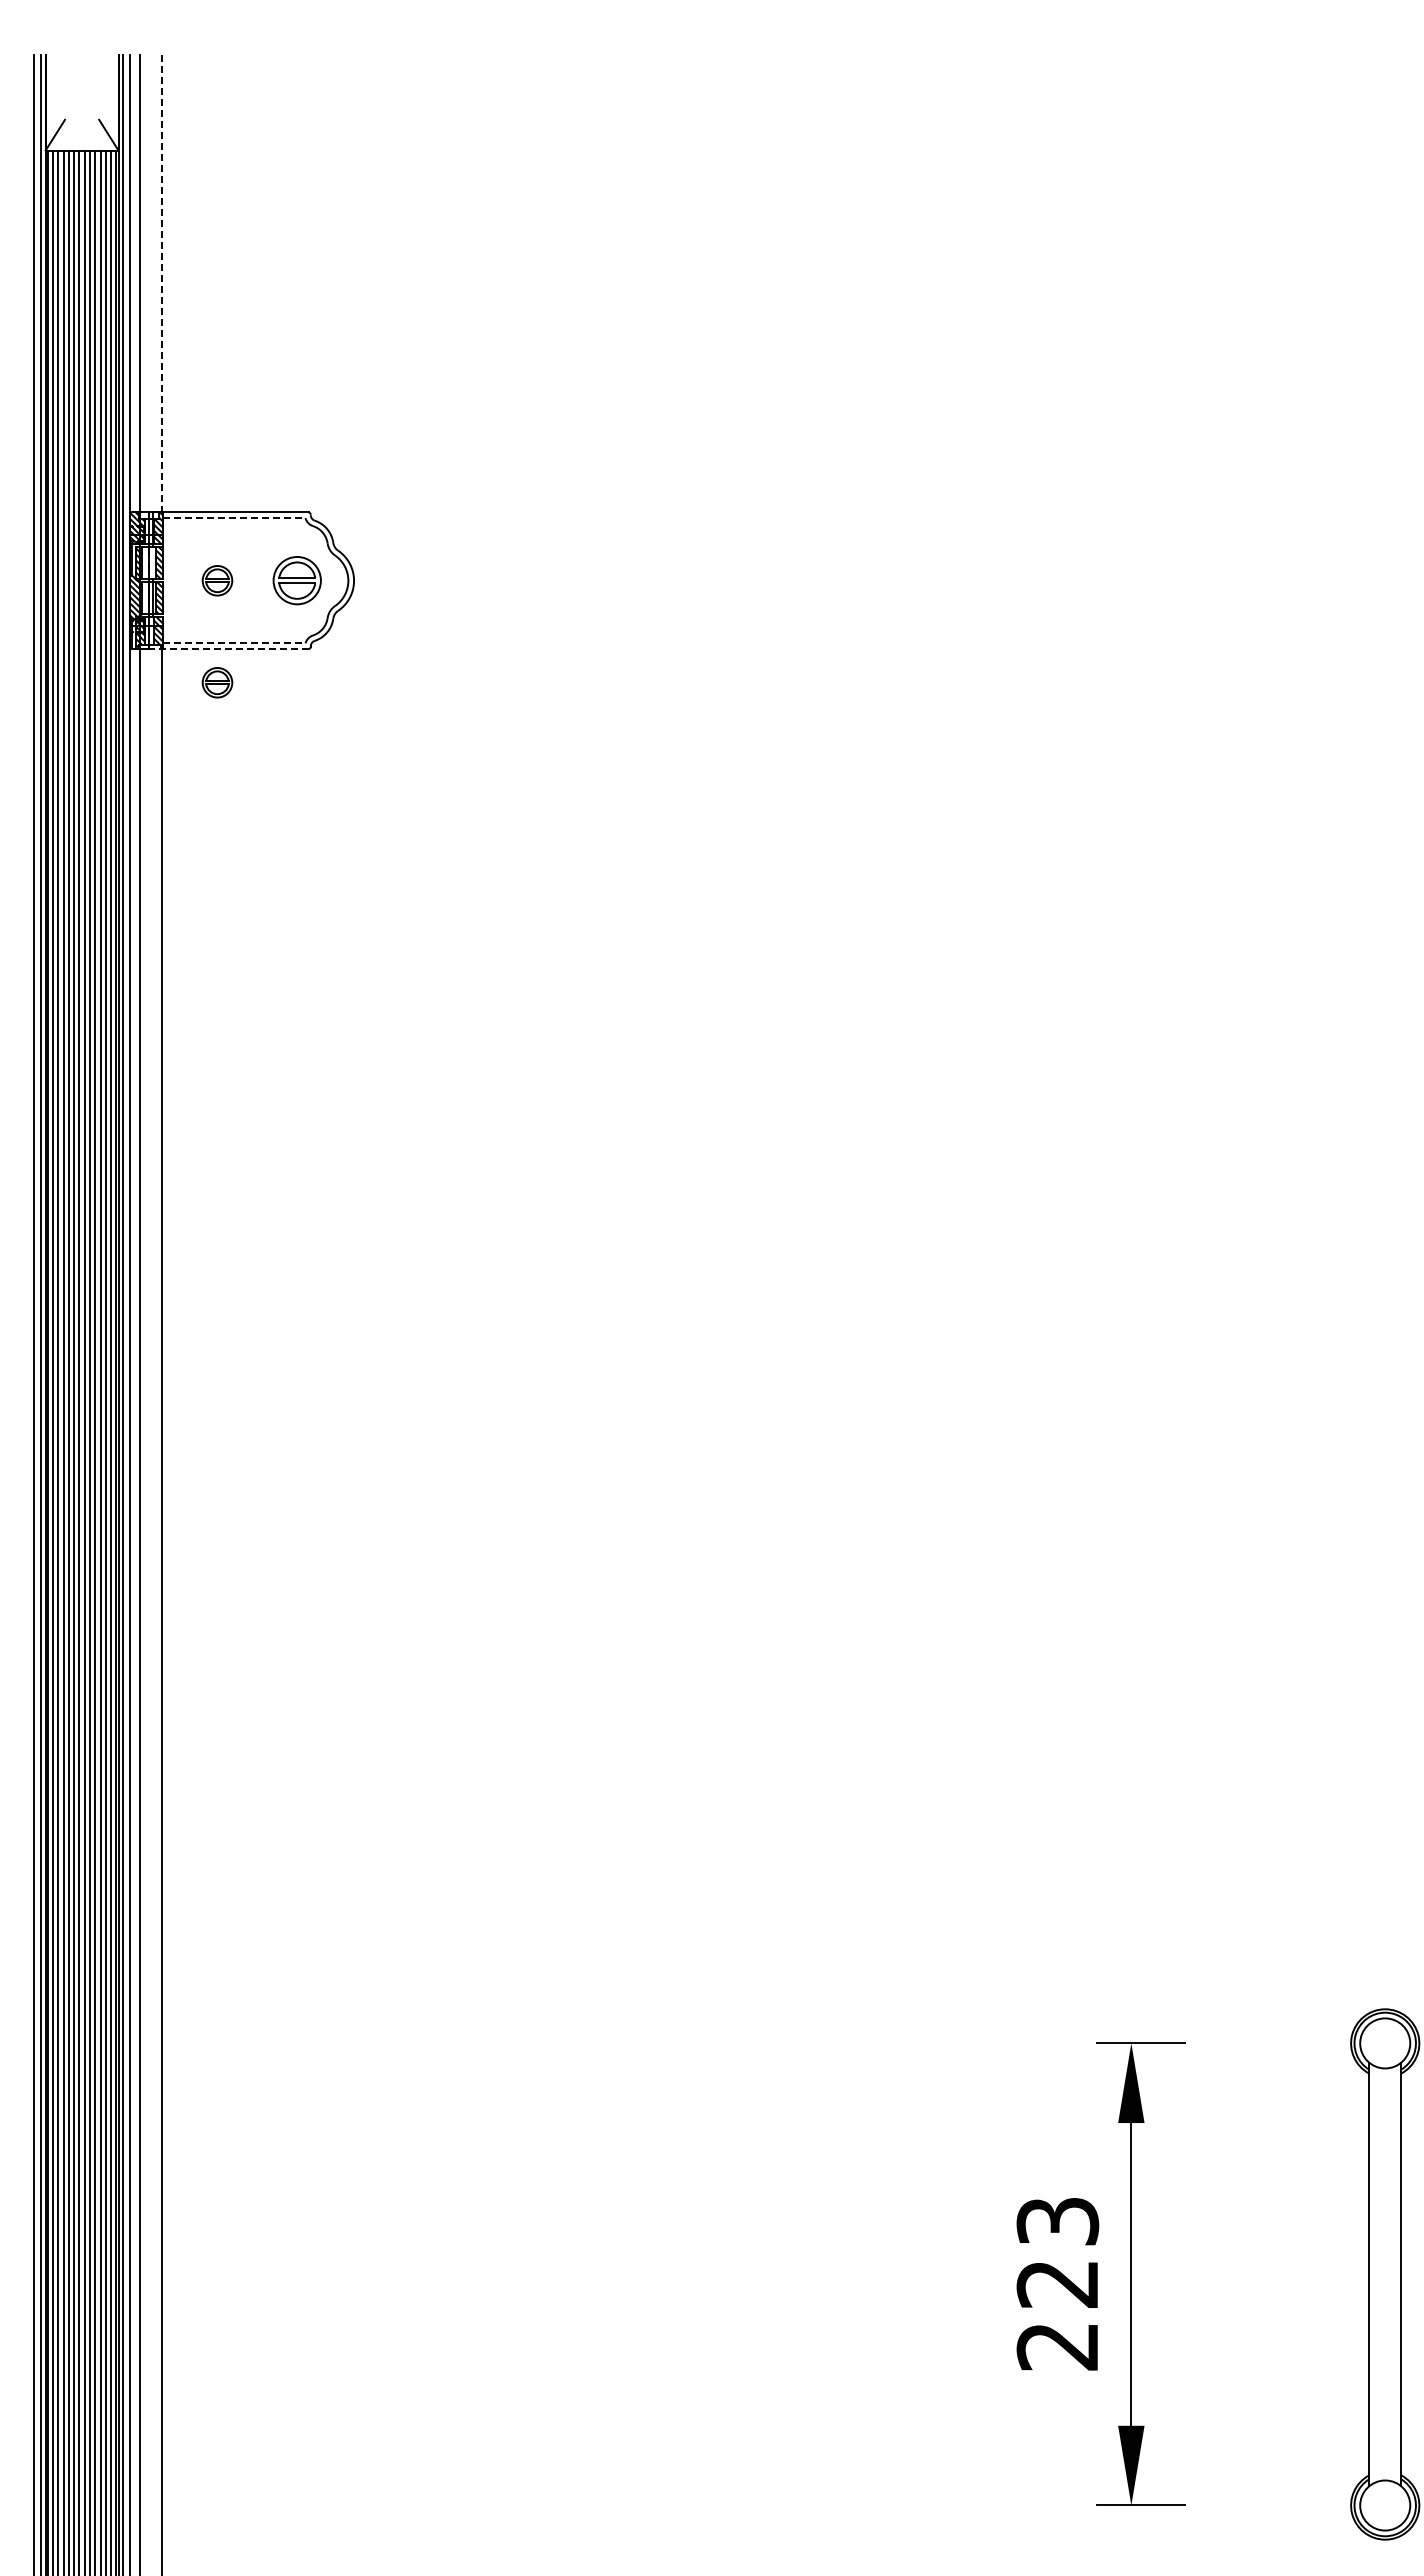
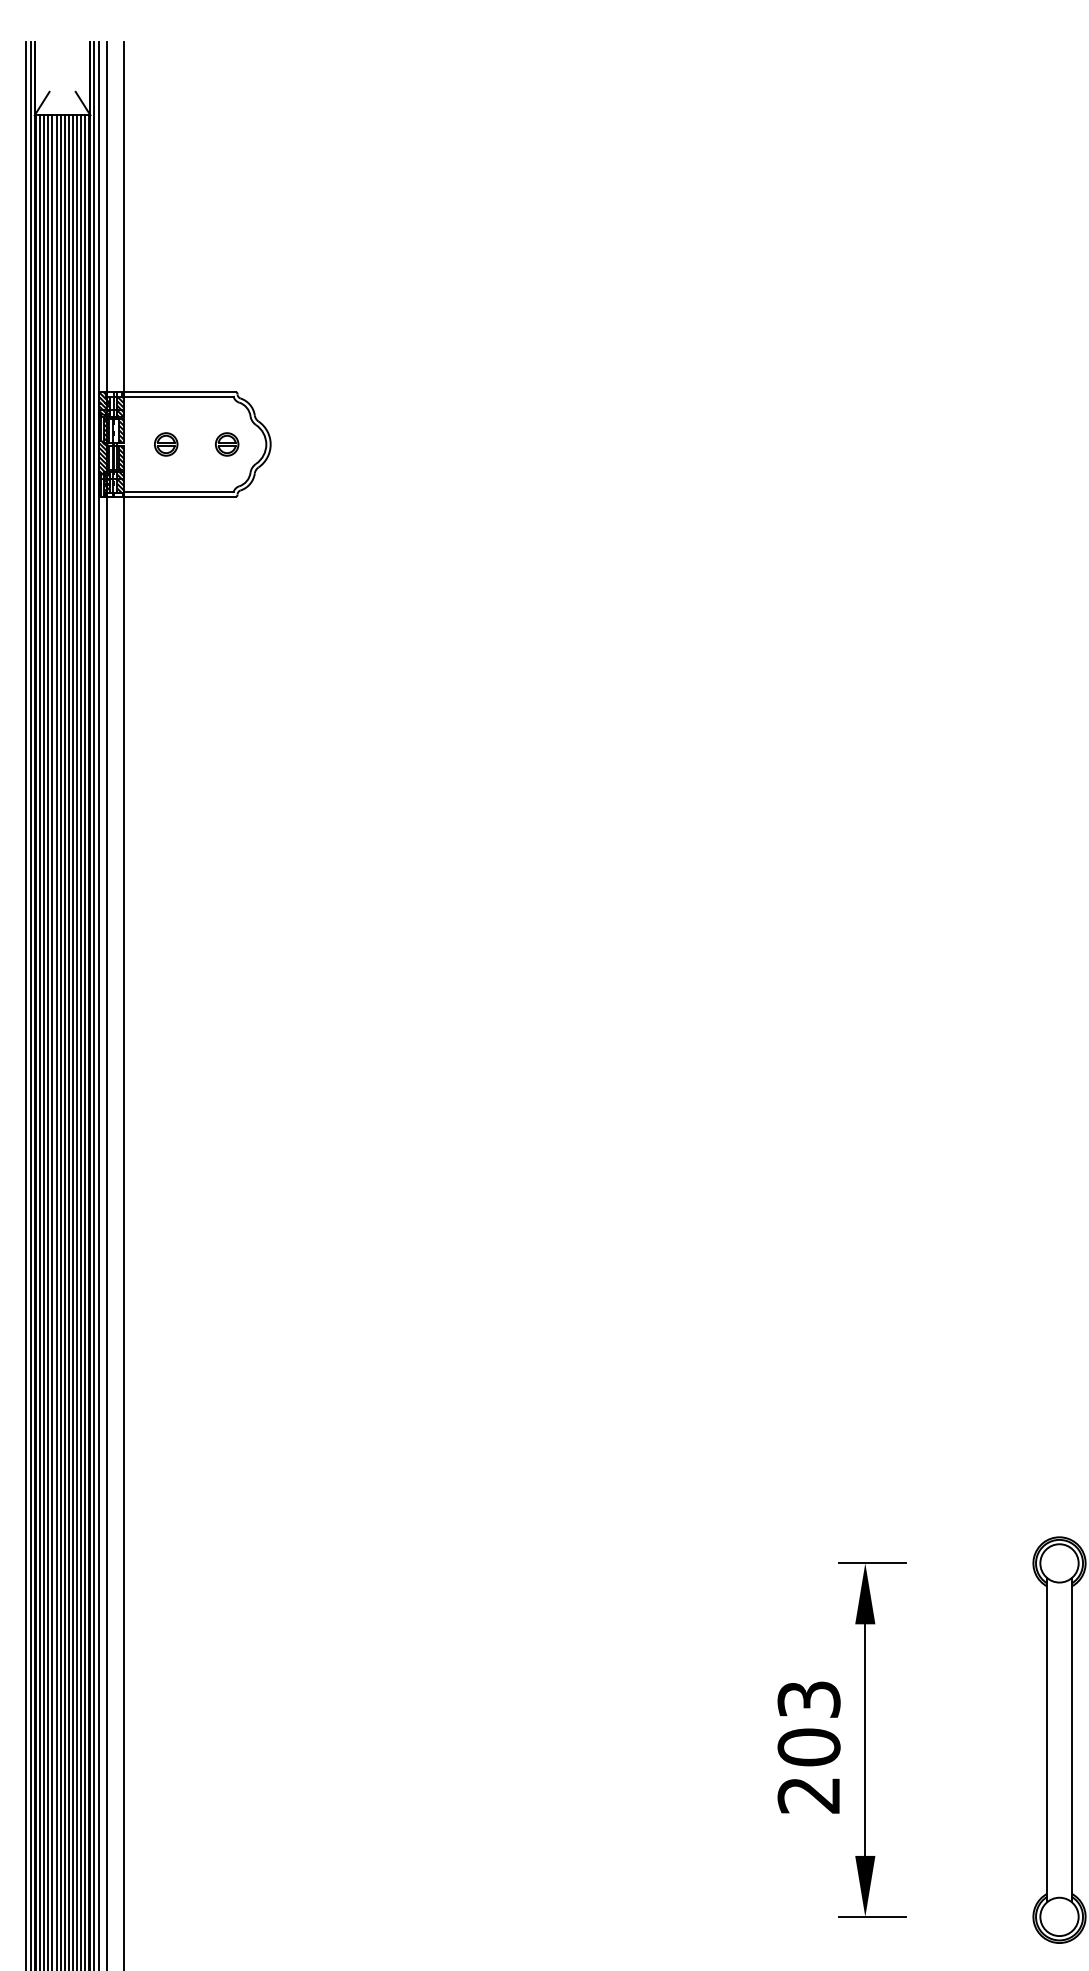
line: (161, 283) -> (123, 217), dashed -> solid
line: (234, 518) -> (179, 396), dashed -> solid
part: (296, 580) -> (226, 444), size x0.62
line: (234, 643) -> (179, 492), dashed -> solid
line: (222, 649) -> (170, 497), dashed -> solid
part: (217, 682) -> (166, 522), removed
text: (1057, 2283) -> (808, 1747), 223 -> 203

